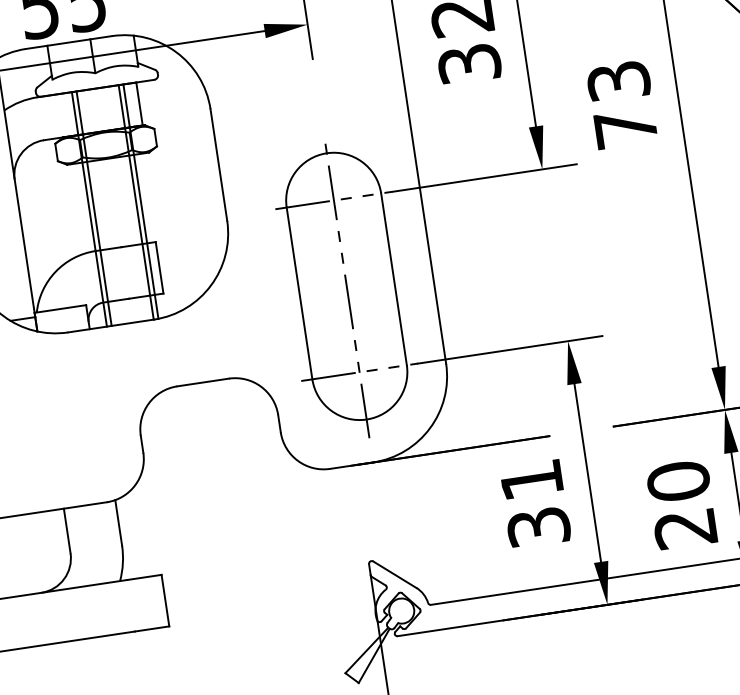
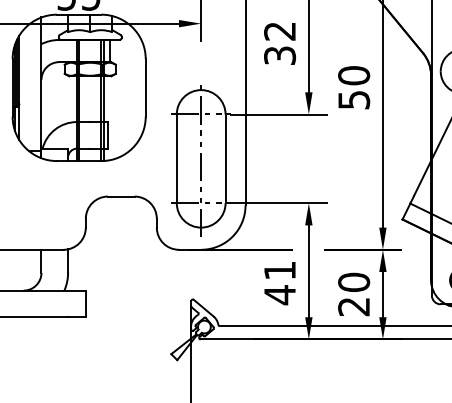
text: (622, 103) -> (354, 87), 73 -> 50
text: (539, 528) -> (280, 295), 31 -> 41

